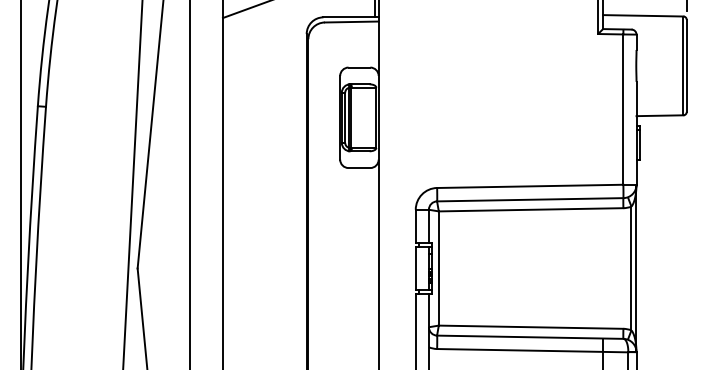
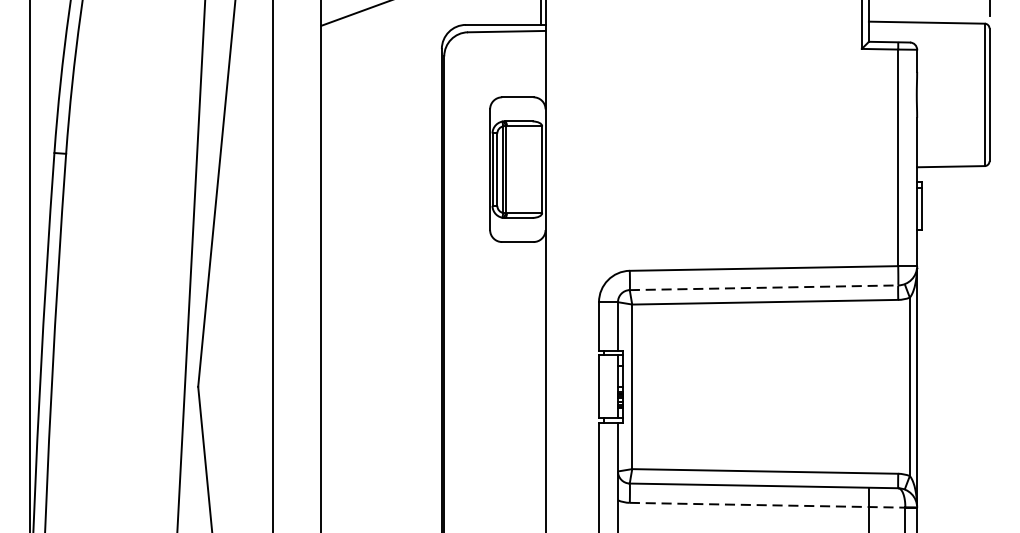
line: (530, 199) -> (764, 287), solid -> dashed
line: (532, 350) -> (767, 505), solid -> dashed

